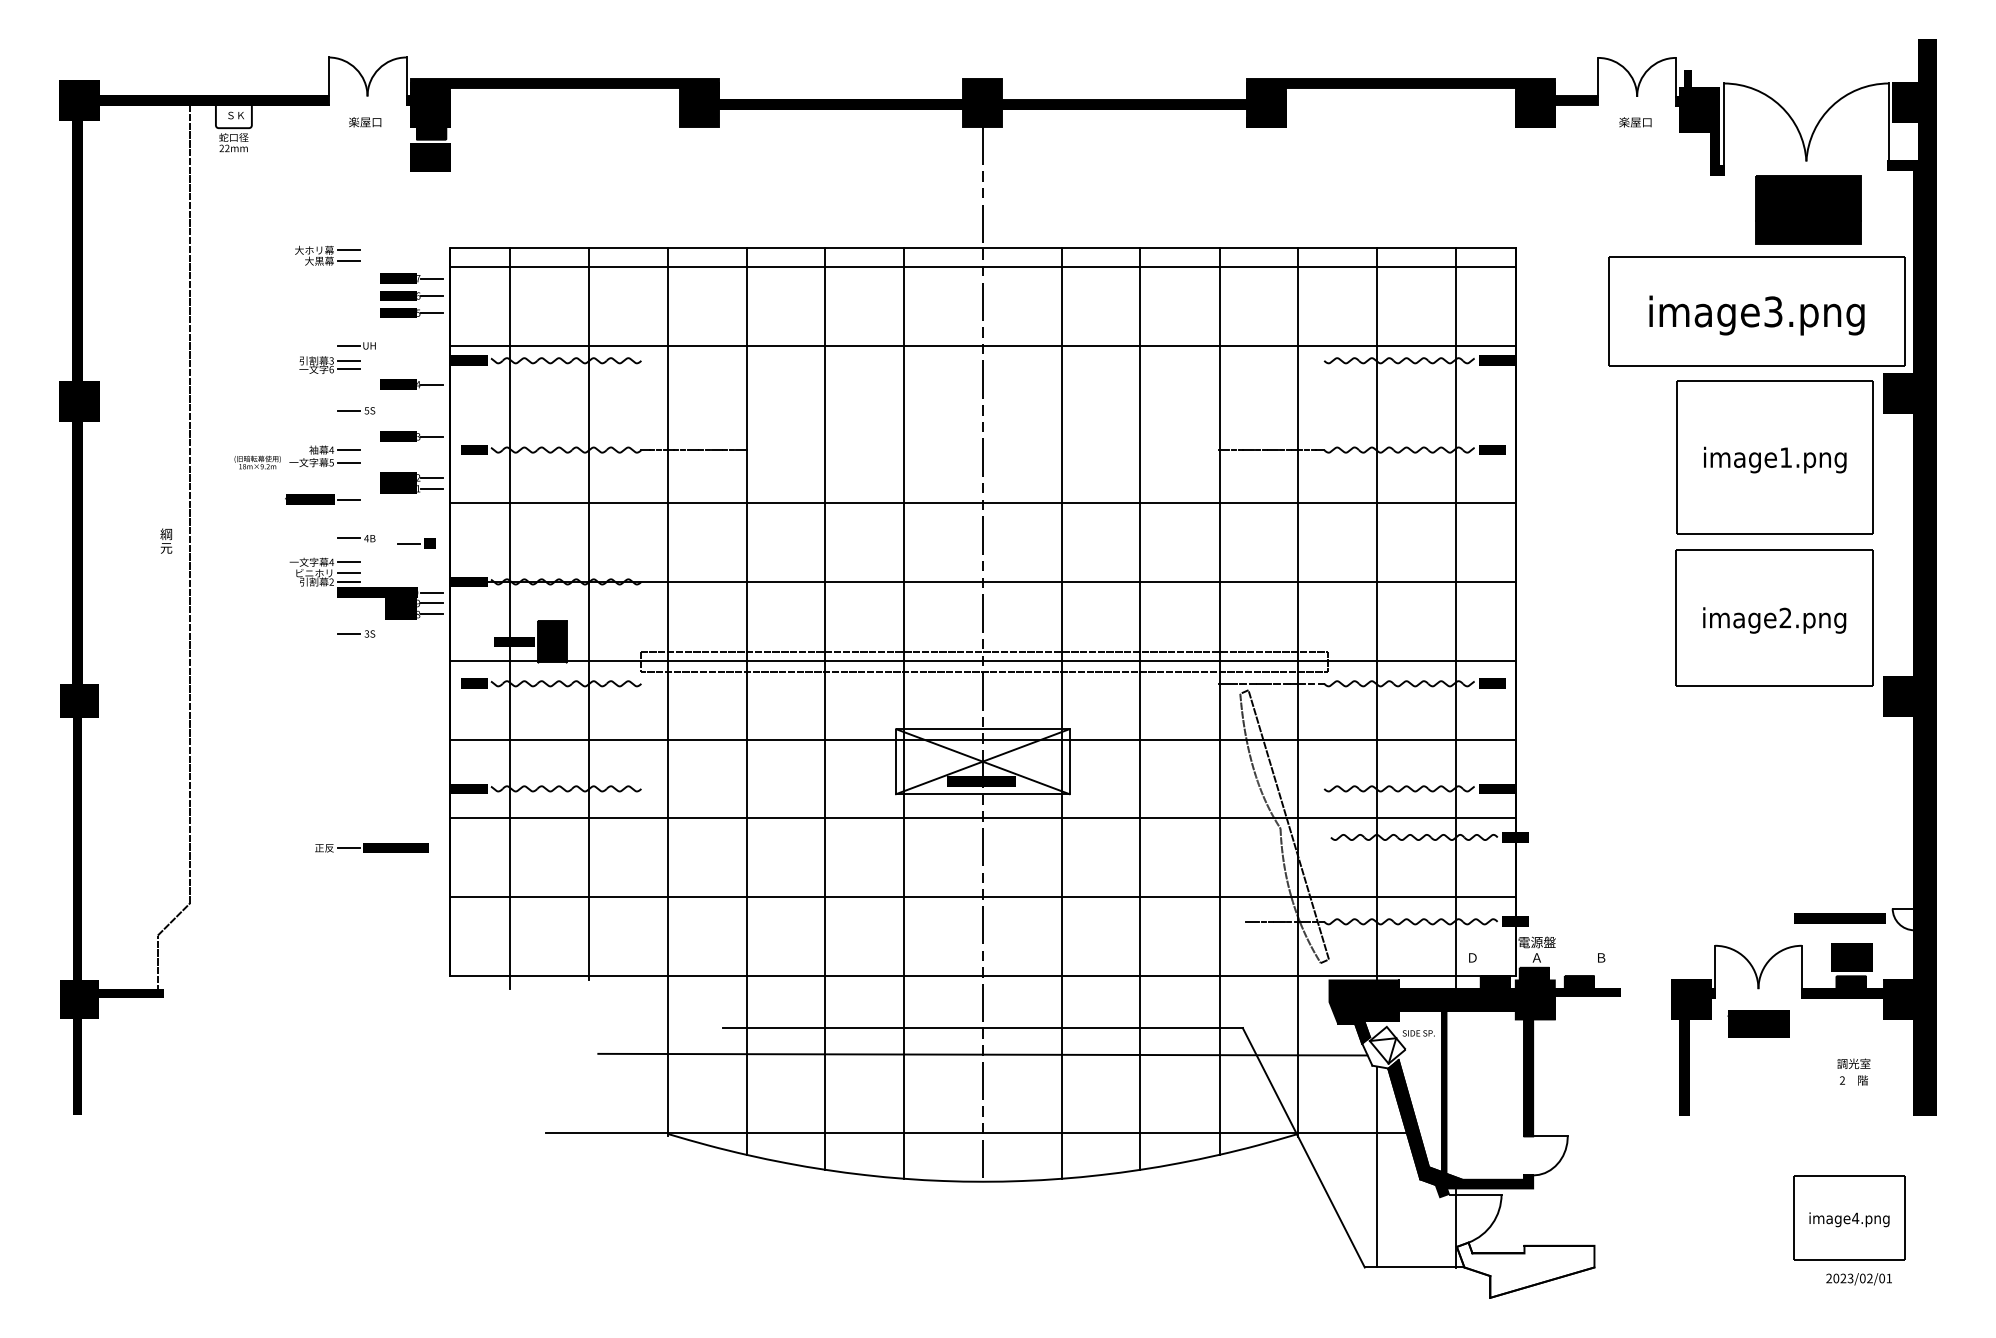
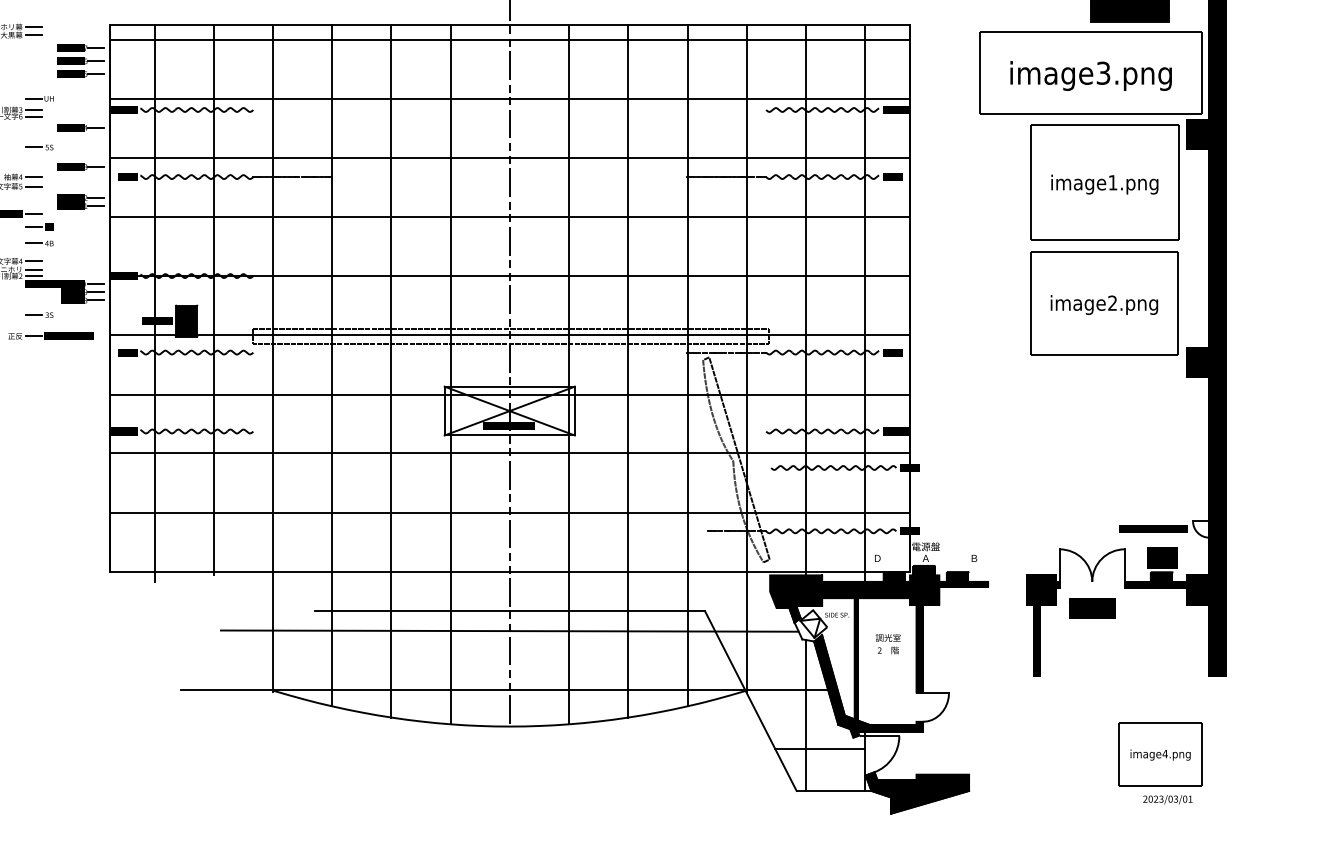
line: (982, 424) -> (509, 157), added
part: (416, 543) -> (39, 226), moved
part: (371, 847) -> (50, 335), moved
text: (1853, 1071) -> (888, 643), moved
line: (1395, 1211) -> (819, 748), added
fill: (1525, 1269) -> (917, 792), added
text: (1869, 1279) -> (1175, 799), 2023/02/01 -> 2023/03/01

